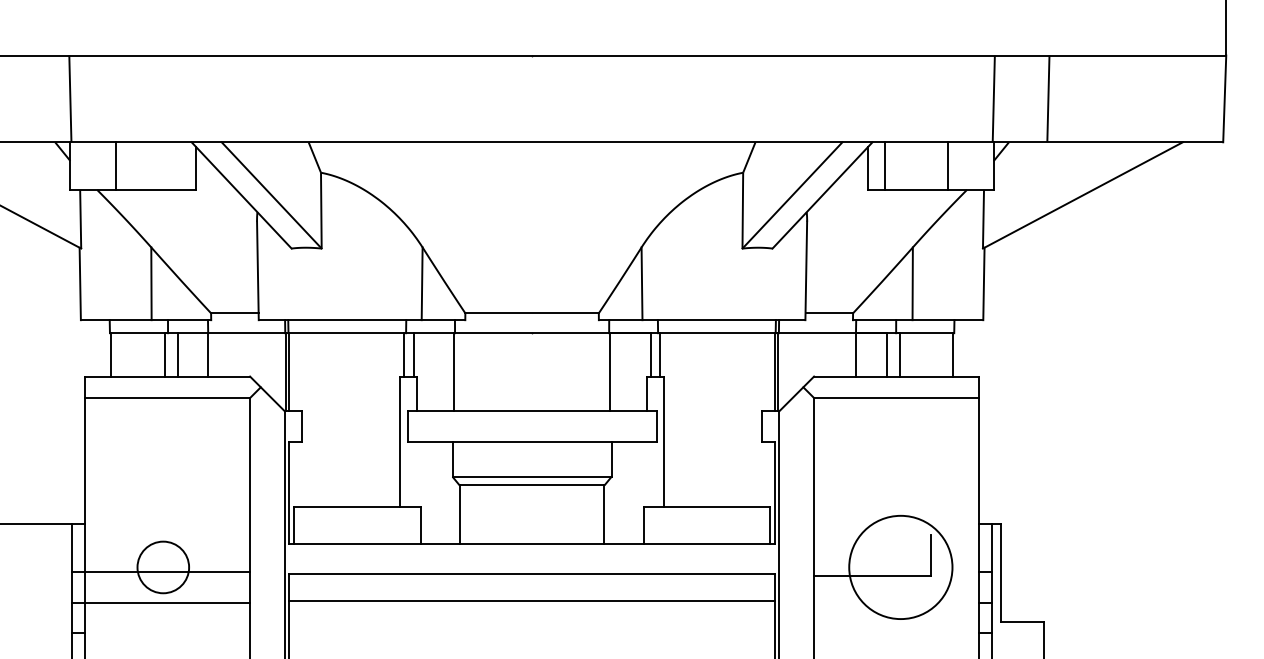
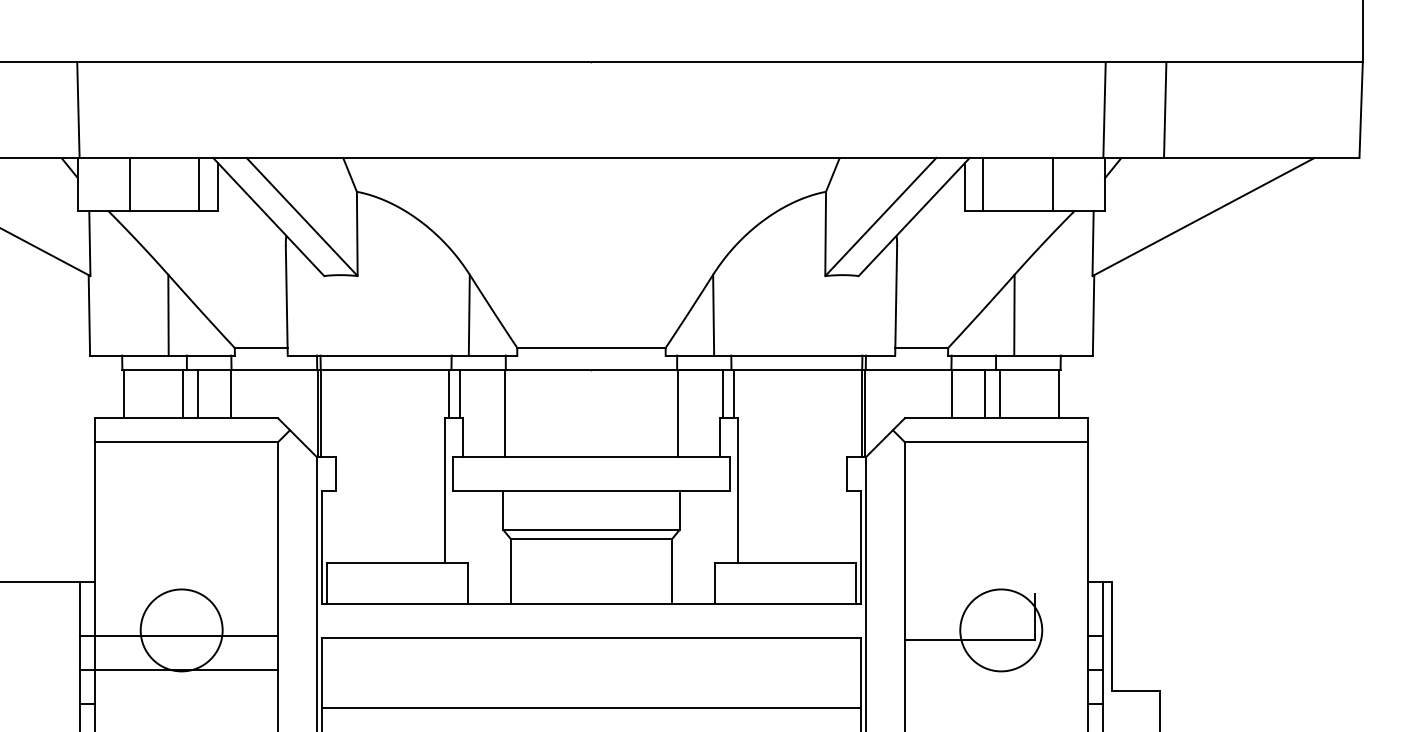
line: (179, 166) -> (199, 184), added
circle: (163, 567) -> (181, 630), size x1.43
circle: (901, 567) -> (1001, 630), size x0.71
line: (532, 600) -> (591, 707), moved

